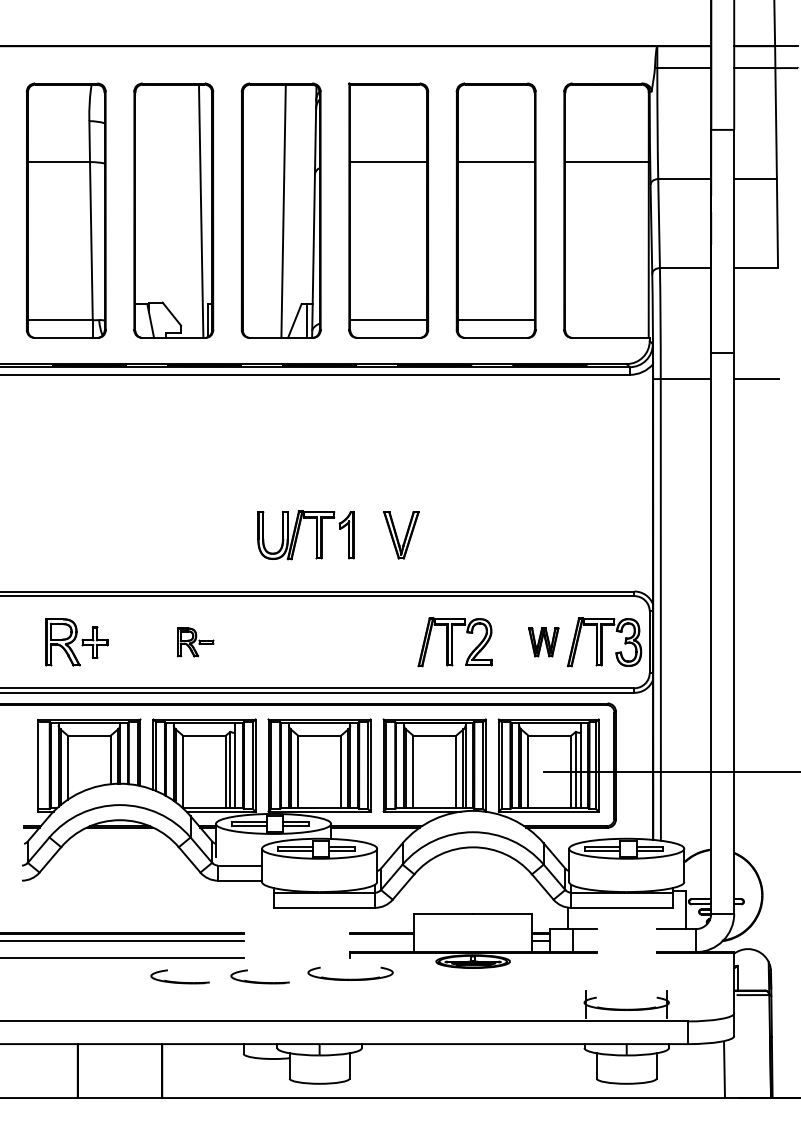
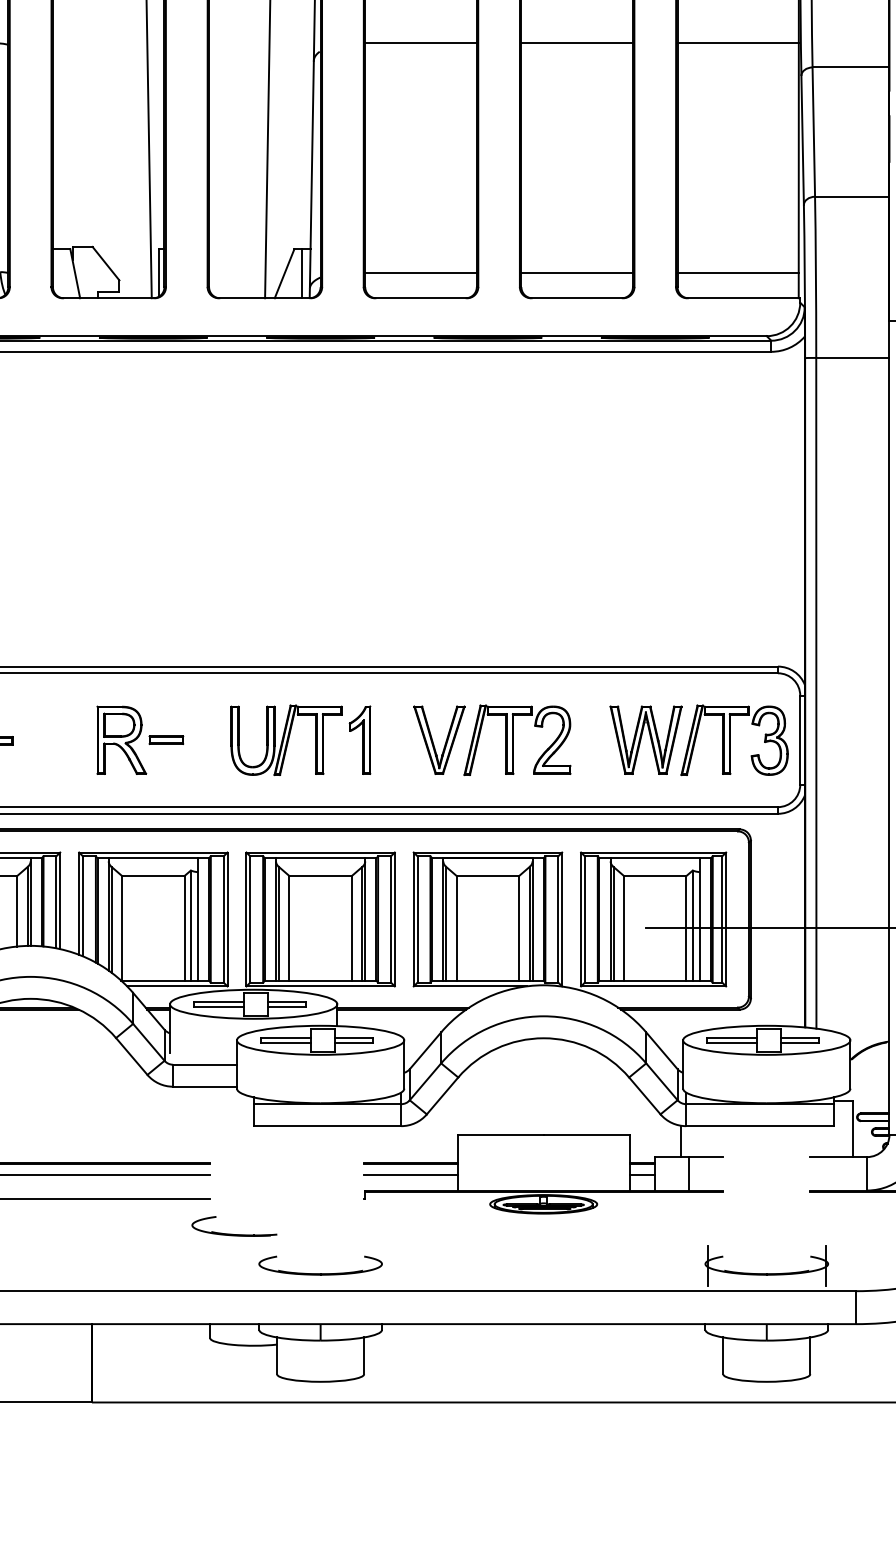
line: (606, 320) -> (737, 272), added
part: (298, 535) -> (289, 740), moved
part: (401, 535) -> (439, 740), moved
part: (195, 642) -> (140, 740), size x1.67
part: (543, 642) -> (645, 740), size x1.67
line: (381, 941) -> (410, 1175), added
part: (350, 973) -> (320, 1265), moved
part: (179, 976) -> (117, 1225), removed

